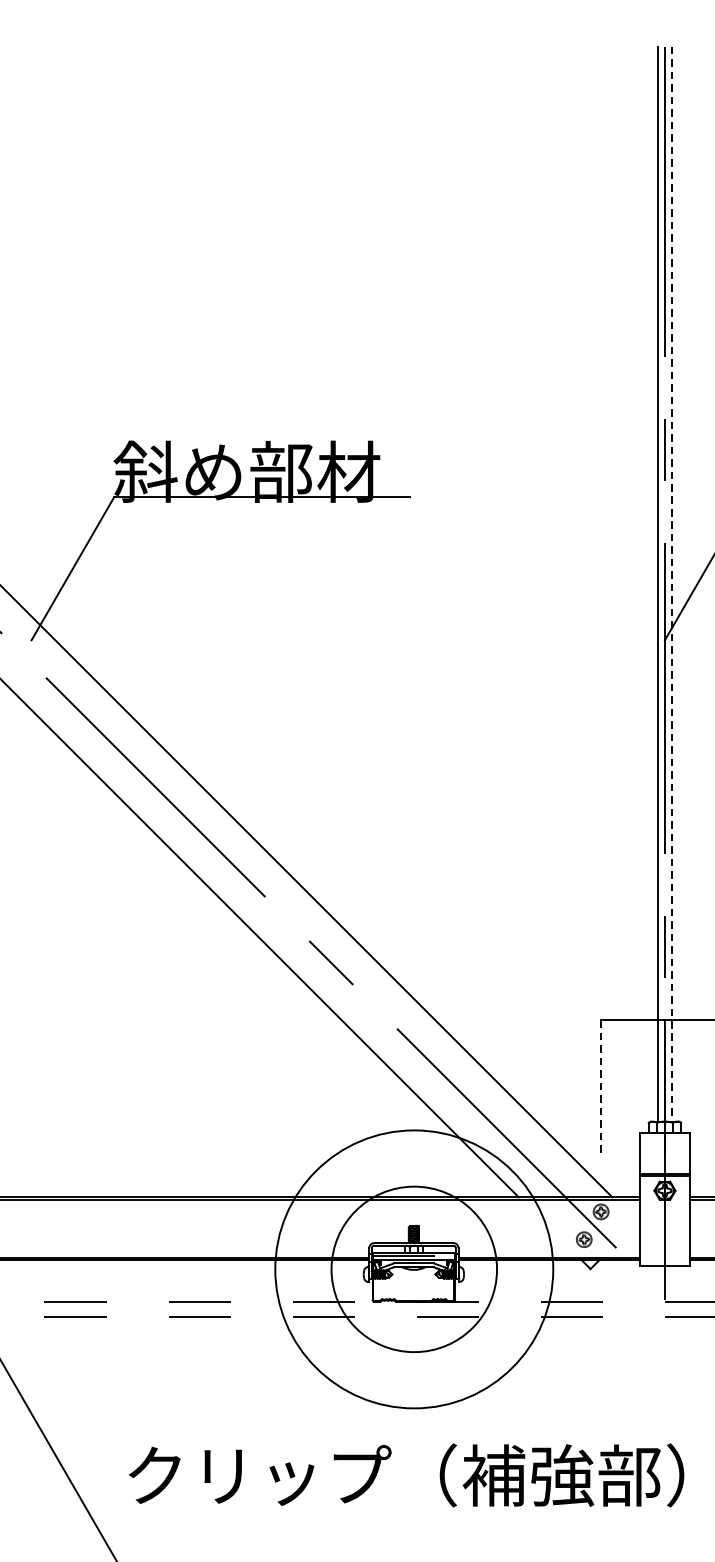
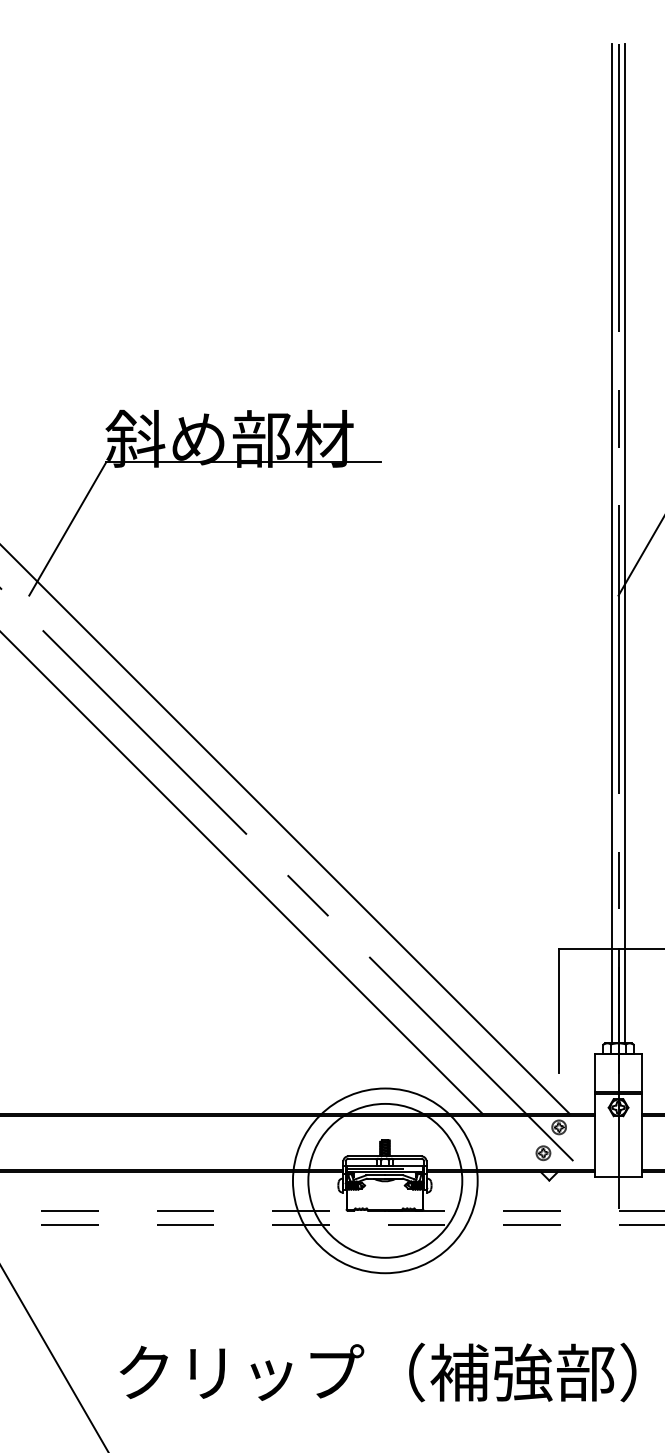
line: (672, 584) -> (625, 543), dashed -> solid
line: (601, 1086) -> (559, 1010), dashed -> solid
circle: (413, 1269) -> (384, 1180), size x0.71

